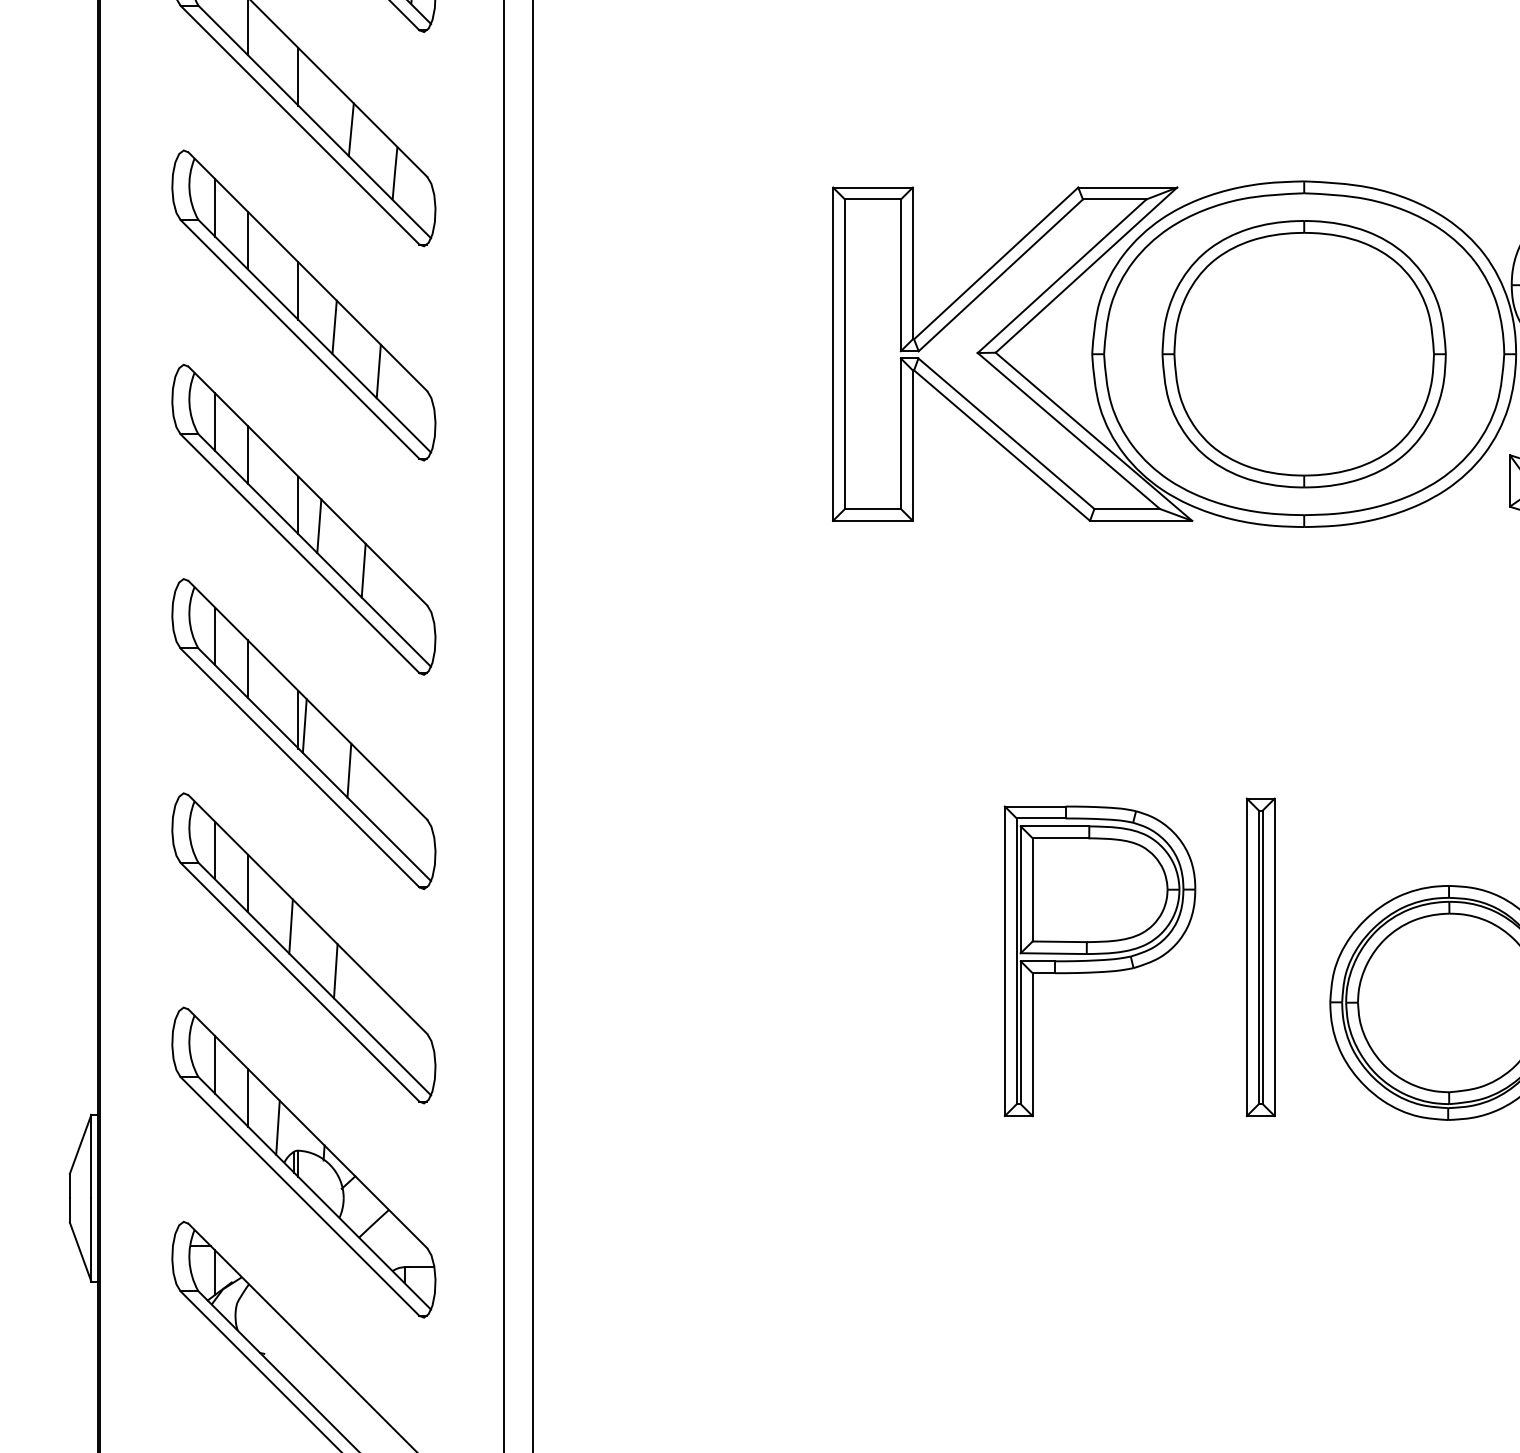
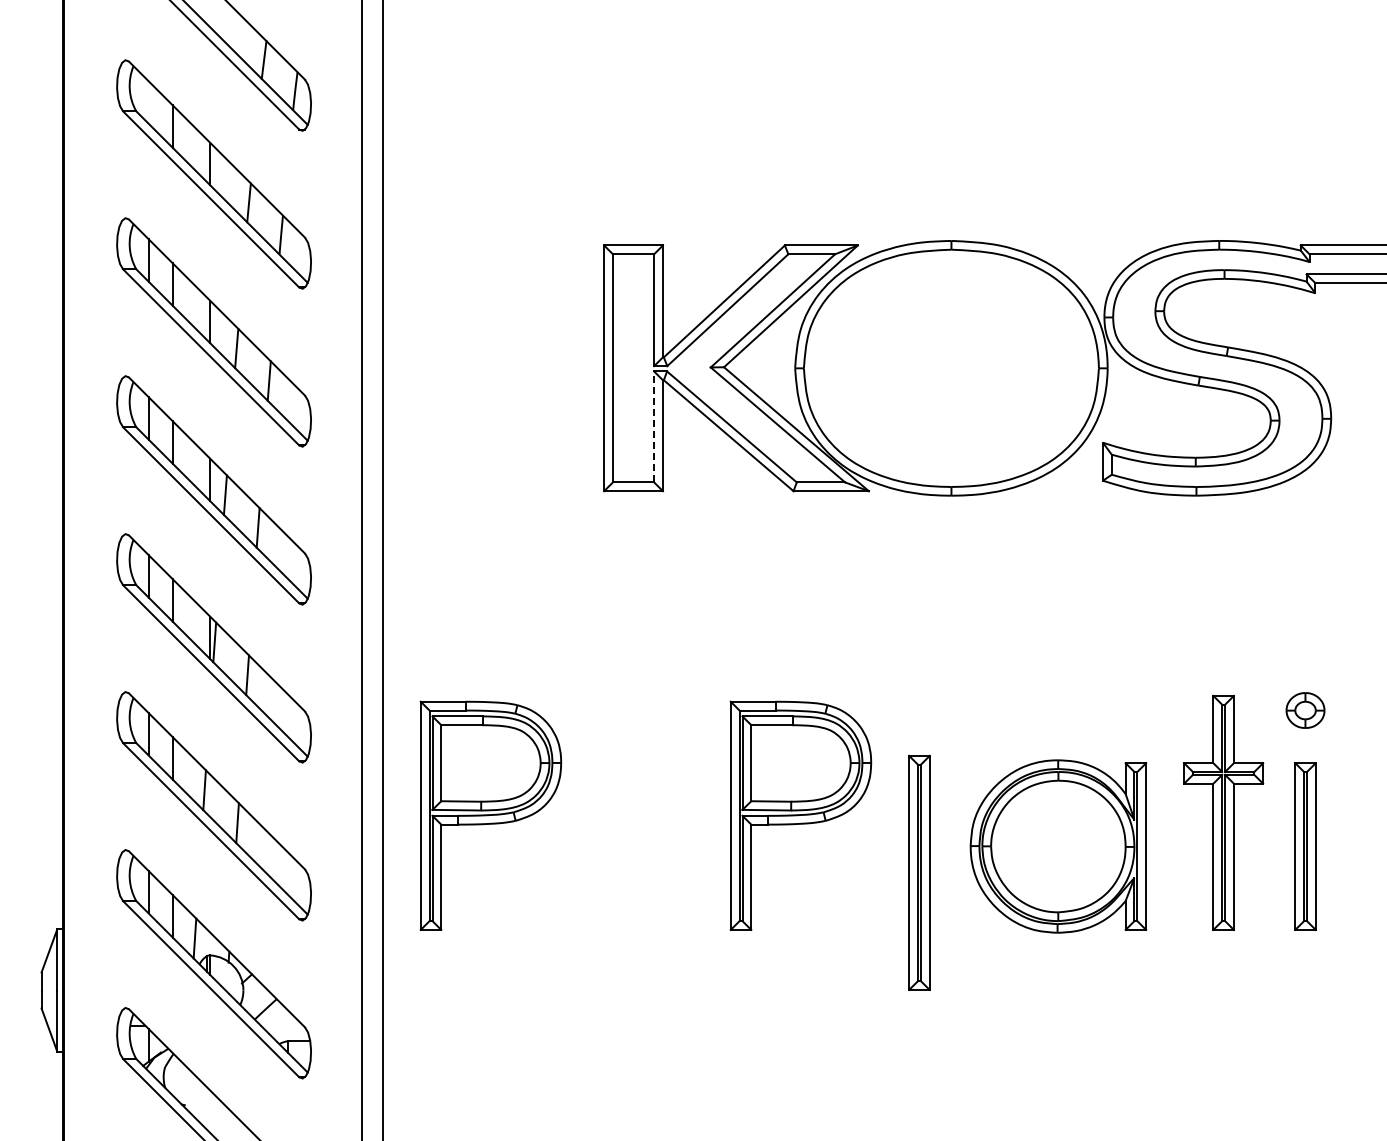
part: (1304, 354) -> (951, 368), removed
line: (901, 433) -> (654, 426), solid -> dashed
part: (1260, 956) -> (919, 872), moved
part: (678, 960) -> (490, 815), added

